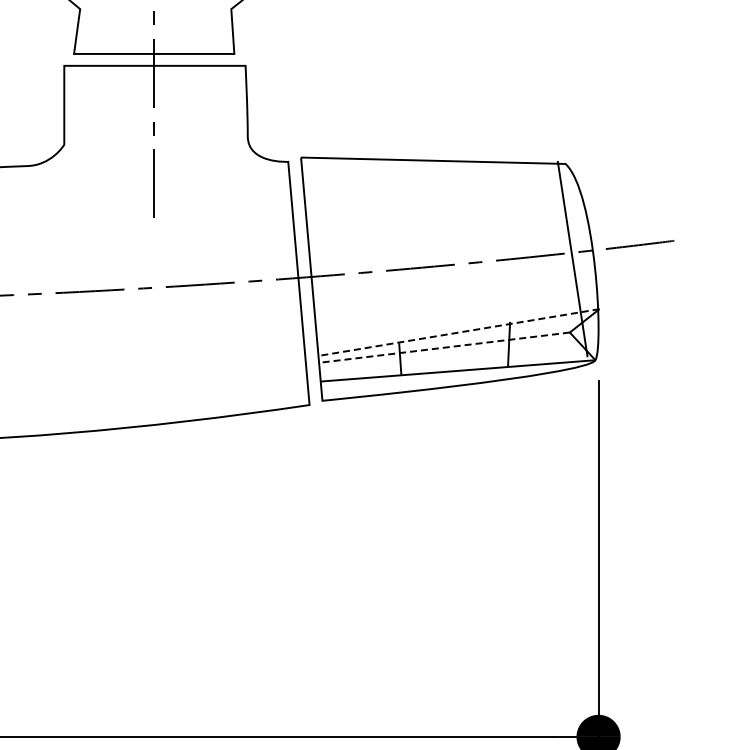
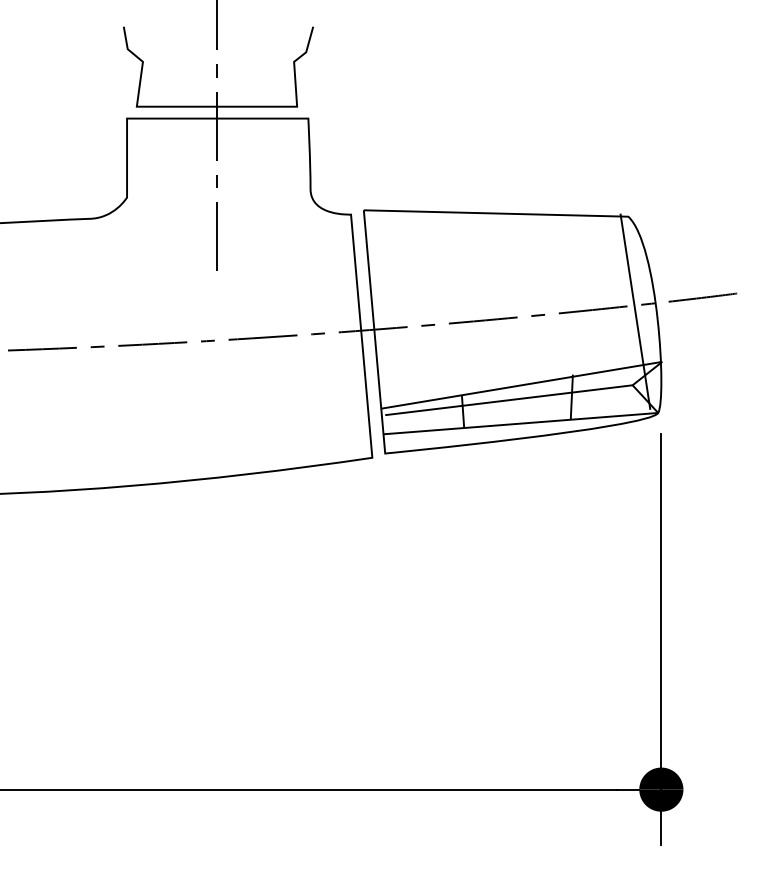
line: (458, 332) -> (521, 385), dashed -> solid
line: (445, 347) -> (508, 400), dashed -> solid

